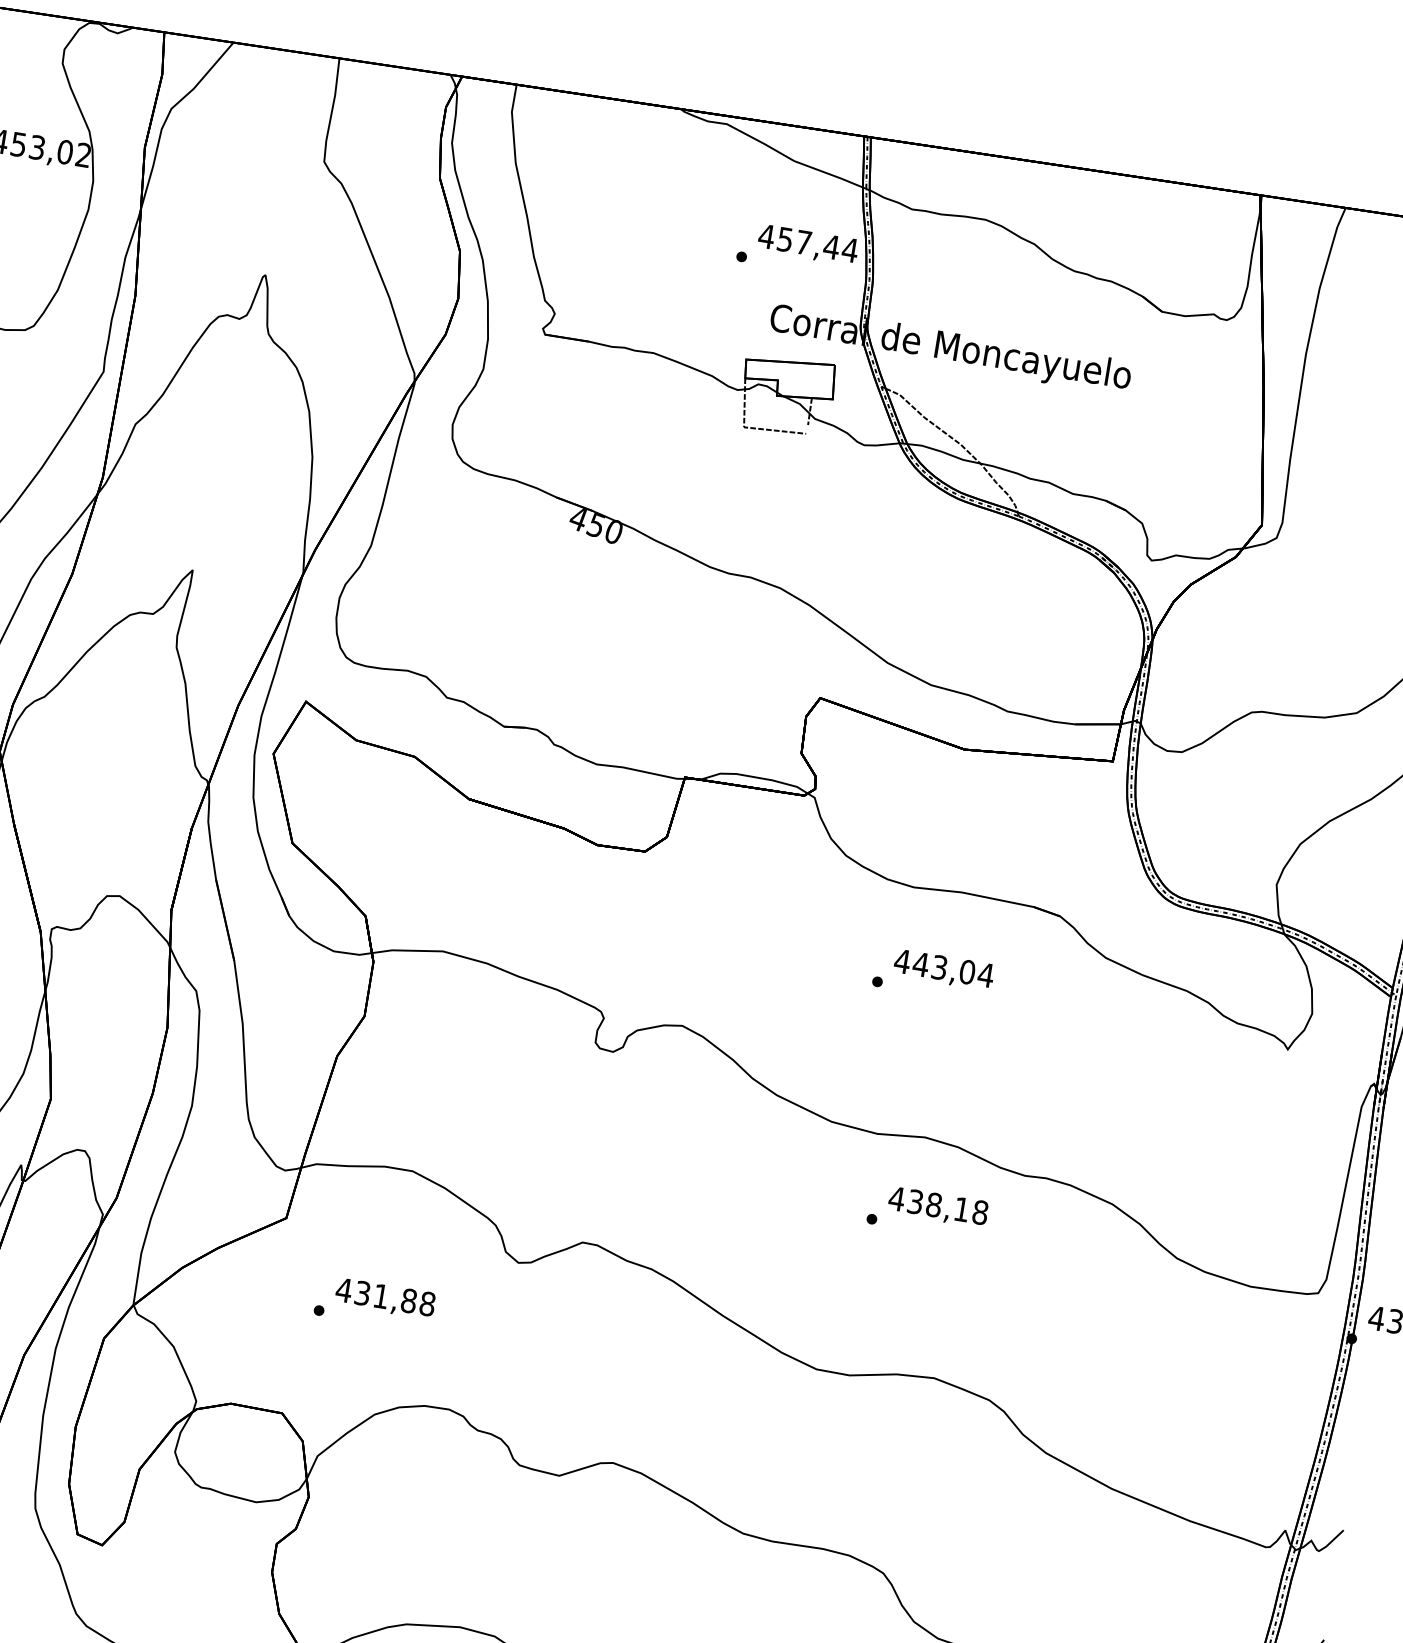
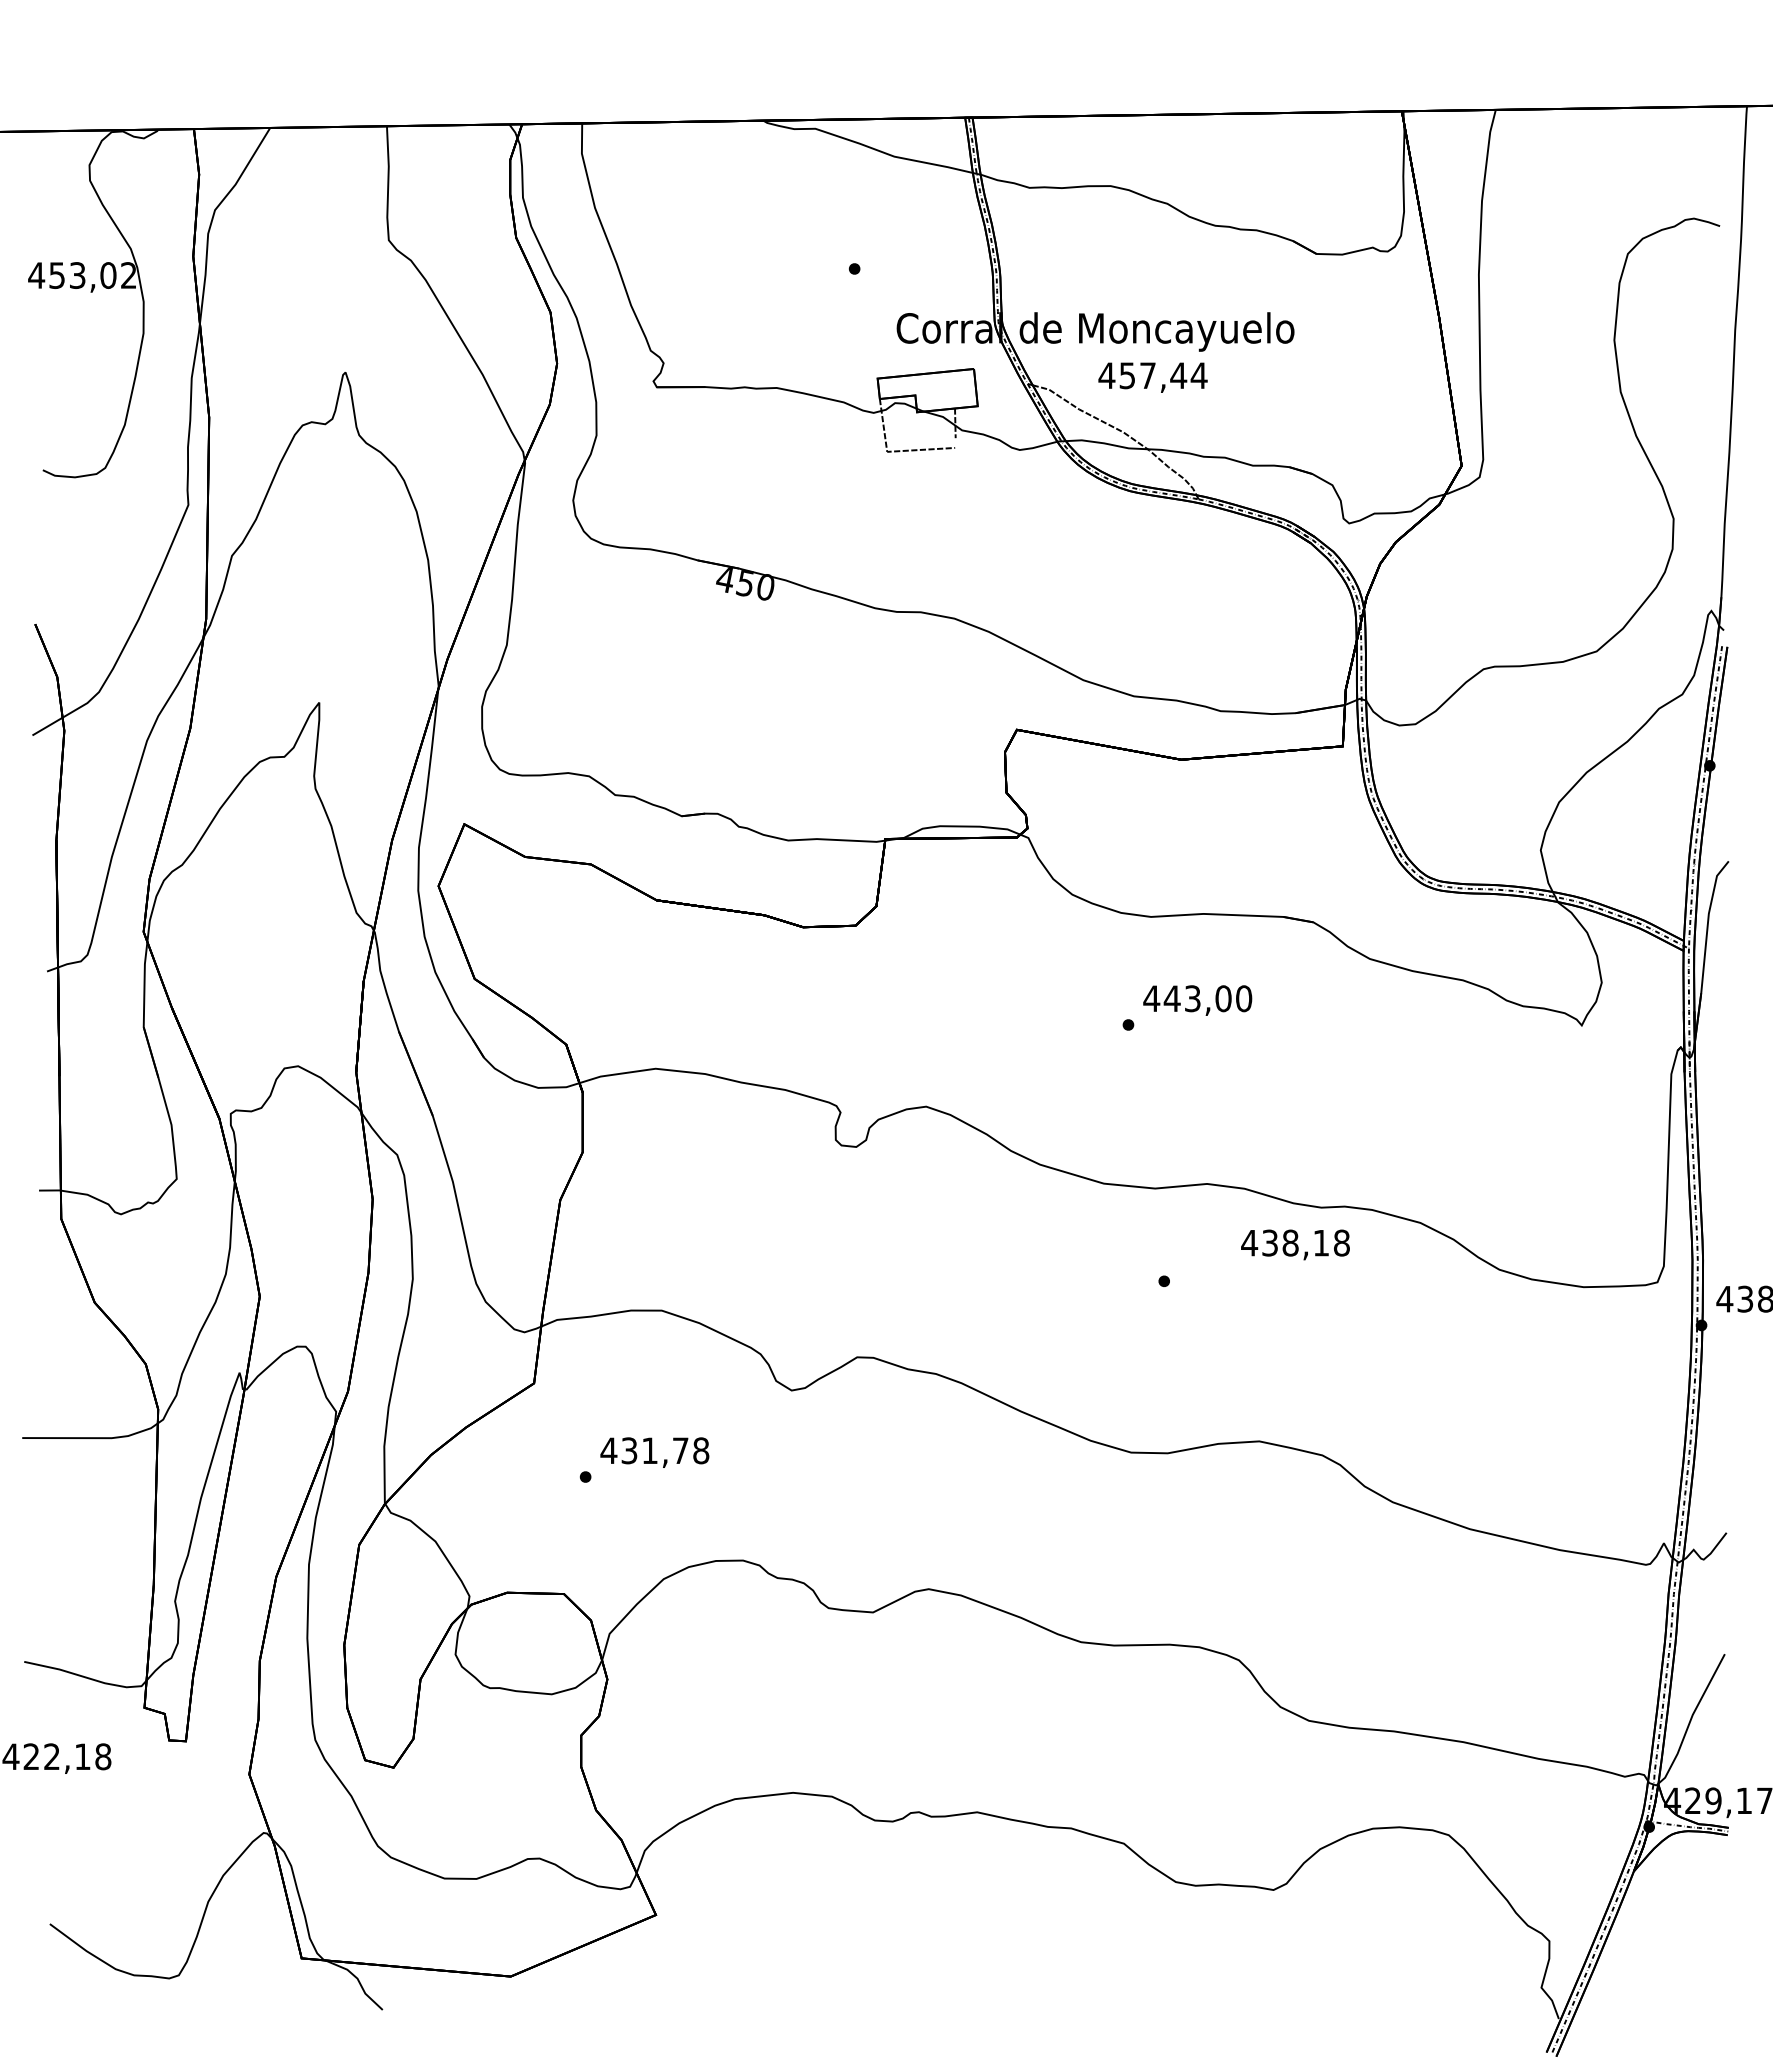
text: (807, 244) -> (1152, 377), moved
text: (985, 974) -> (1243, 998), 443,04 -> 443,00
text: (938, 1207) -> (1295, 1244), moved
text: (408, 1300) -> (680, 1450), 431,88 -> 431,78

